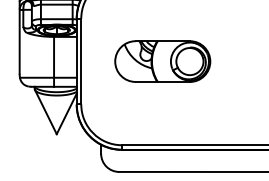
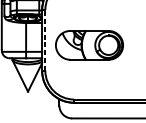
line: (81, 61) -> (45, 40), solid -> dashed
part: (162, 61) -> (89, 45), moved

